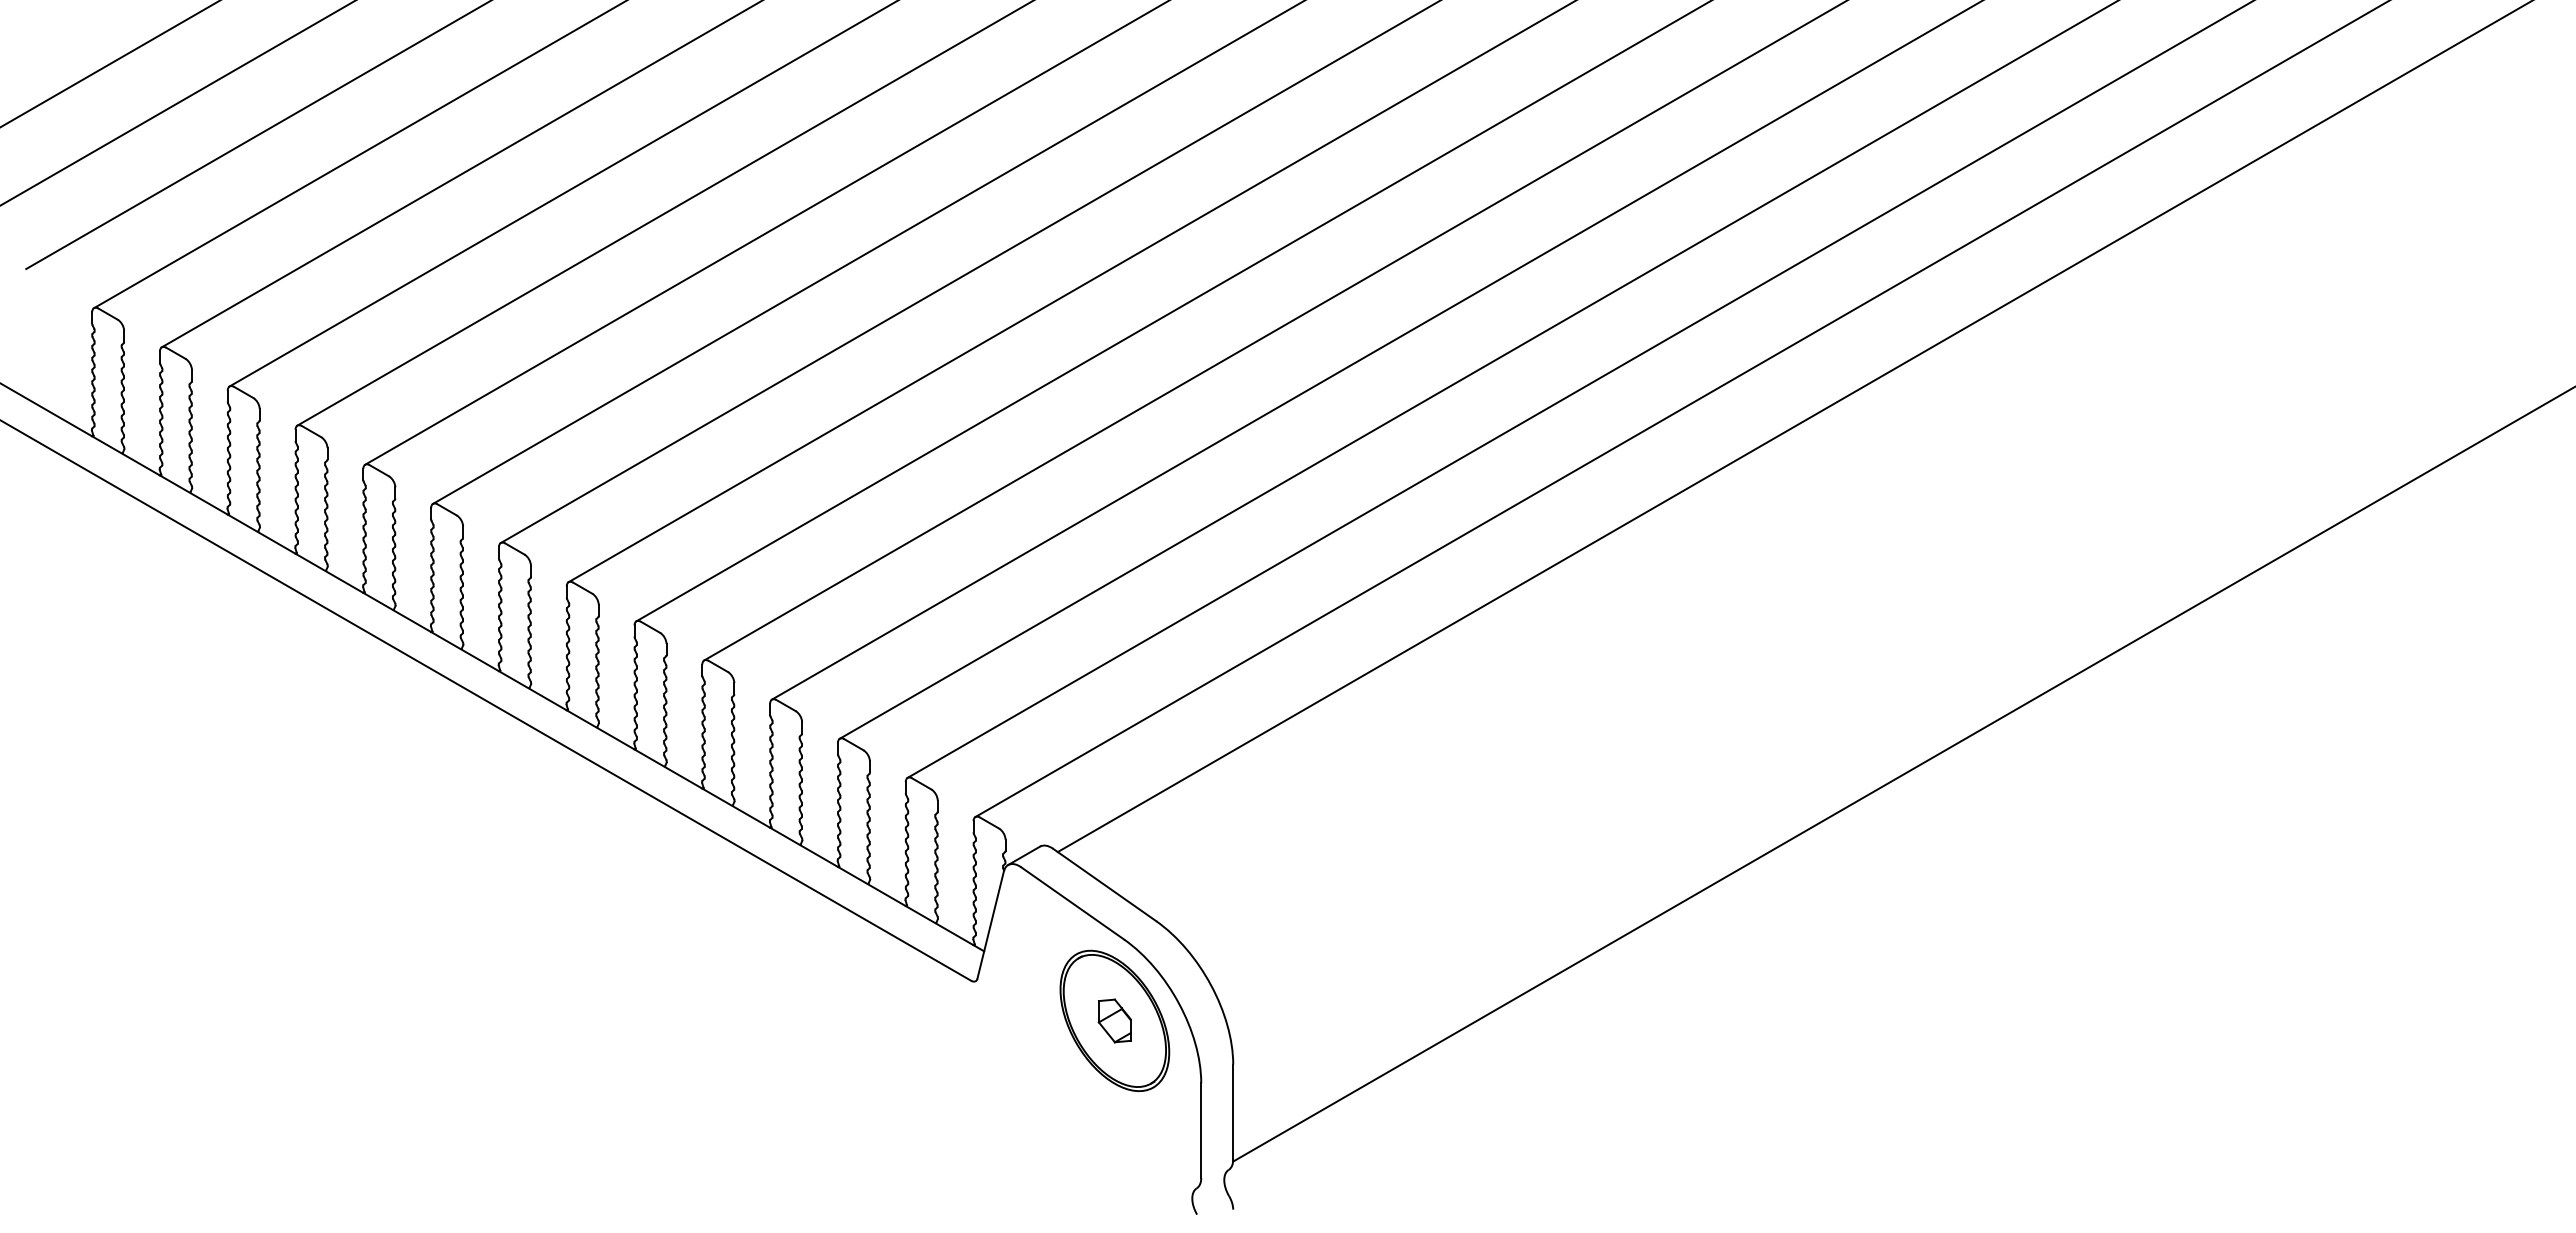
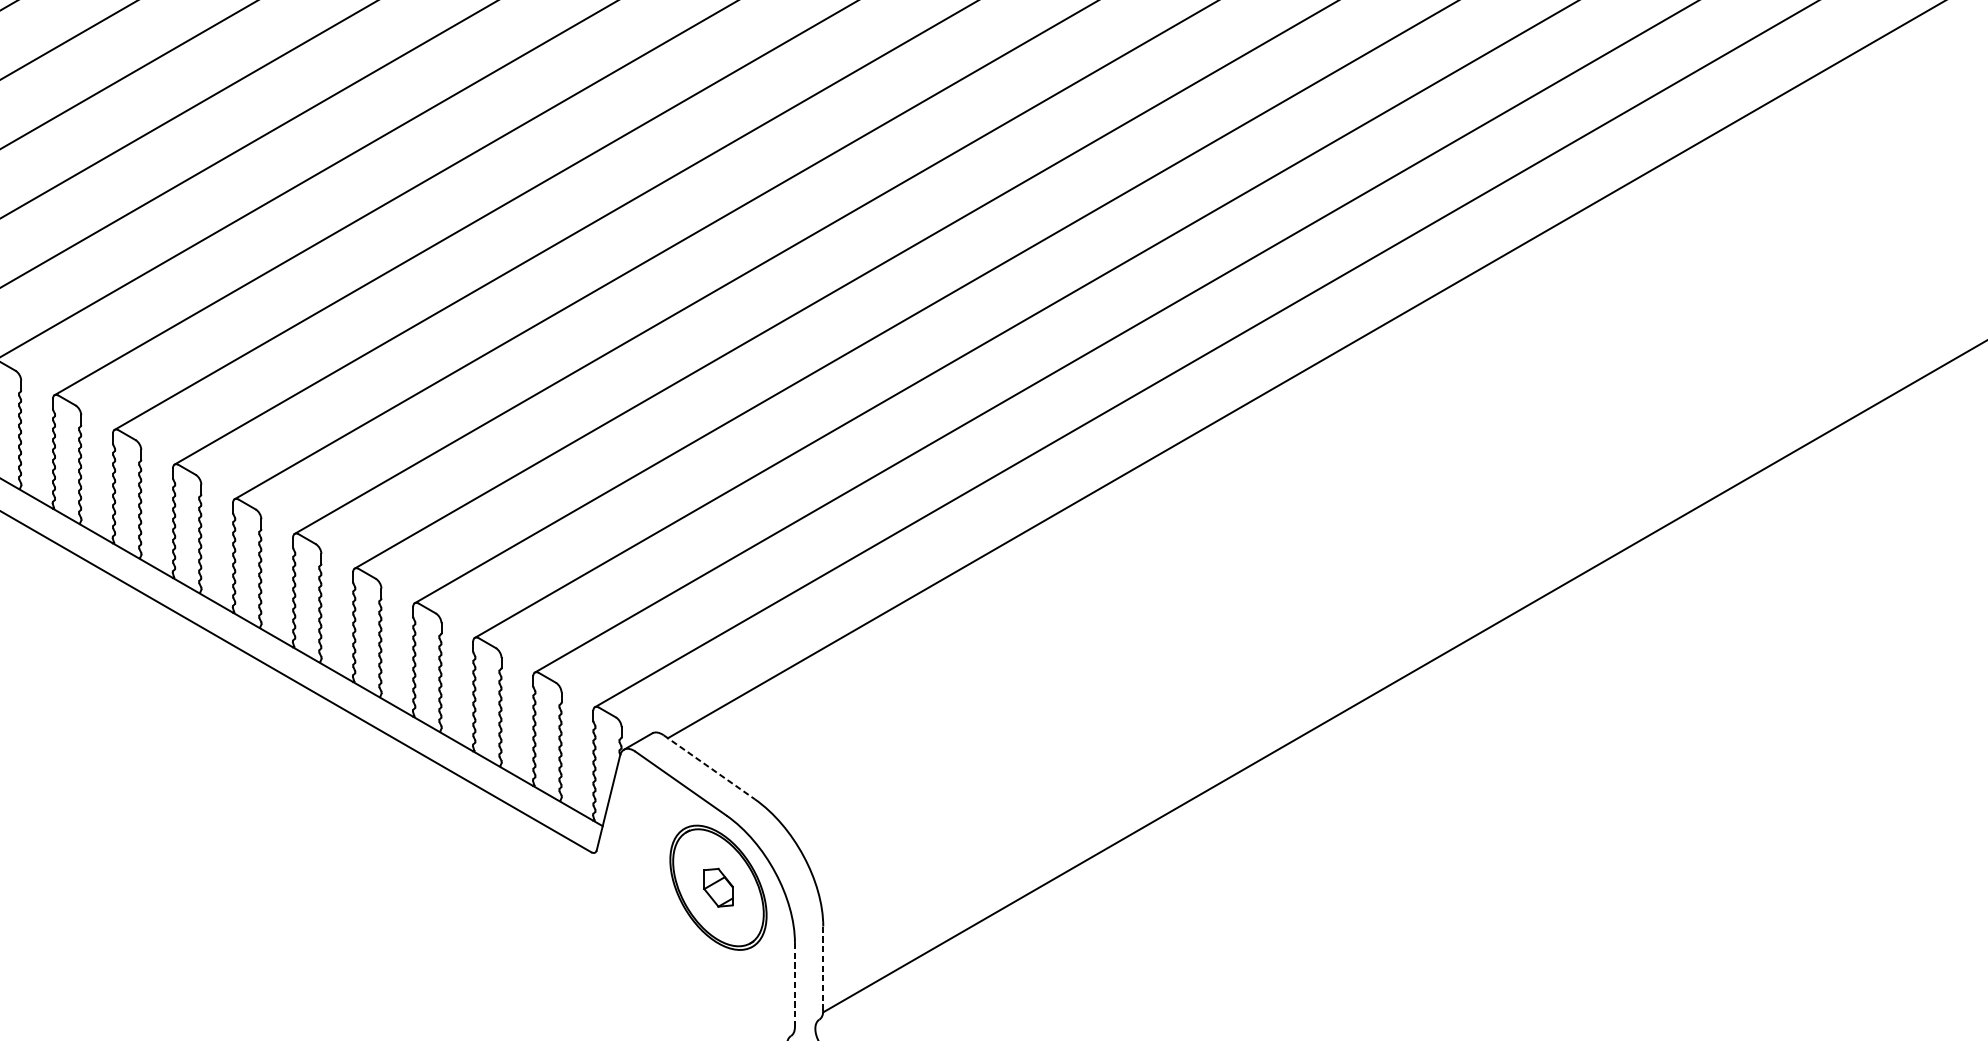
line: (1104, 884) -> (709, 766), solid -> dashed
line: (1233, 1112) -> (823, 968), solid -> dashed
line: (1201, 1131) -> (795, 985), solid -> dashed

